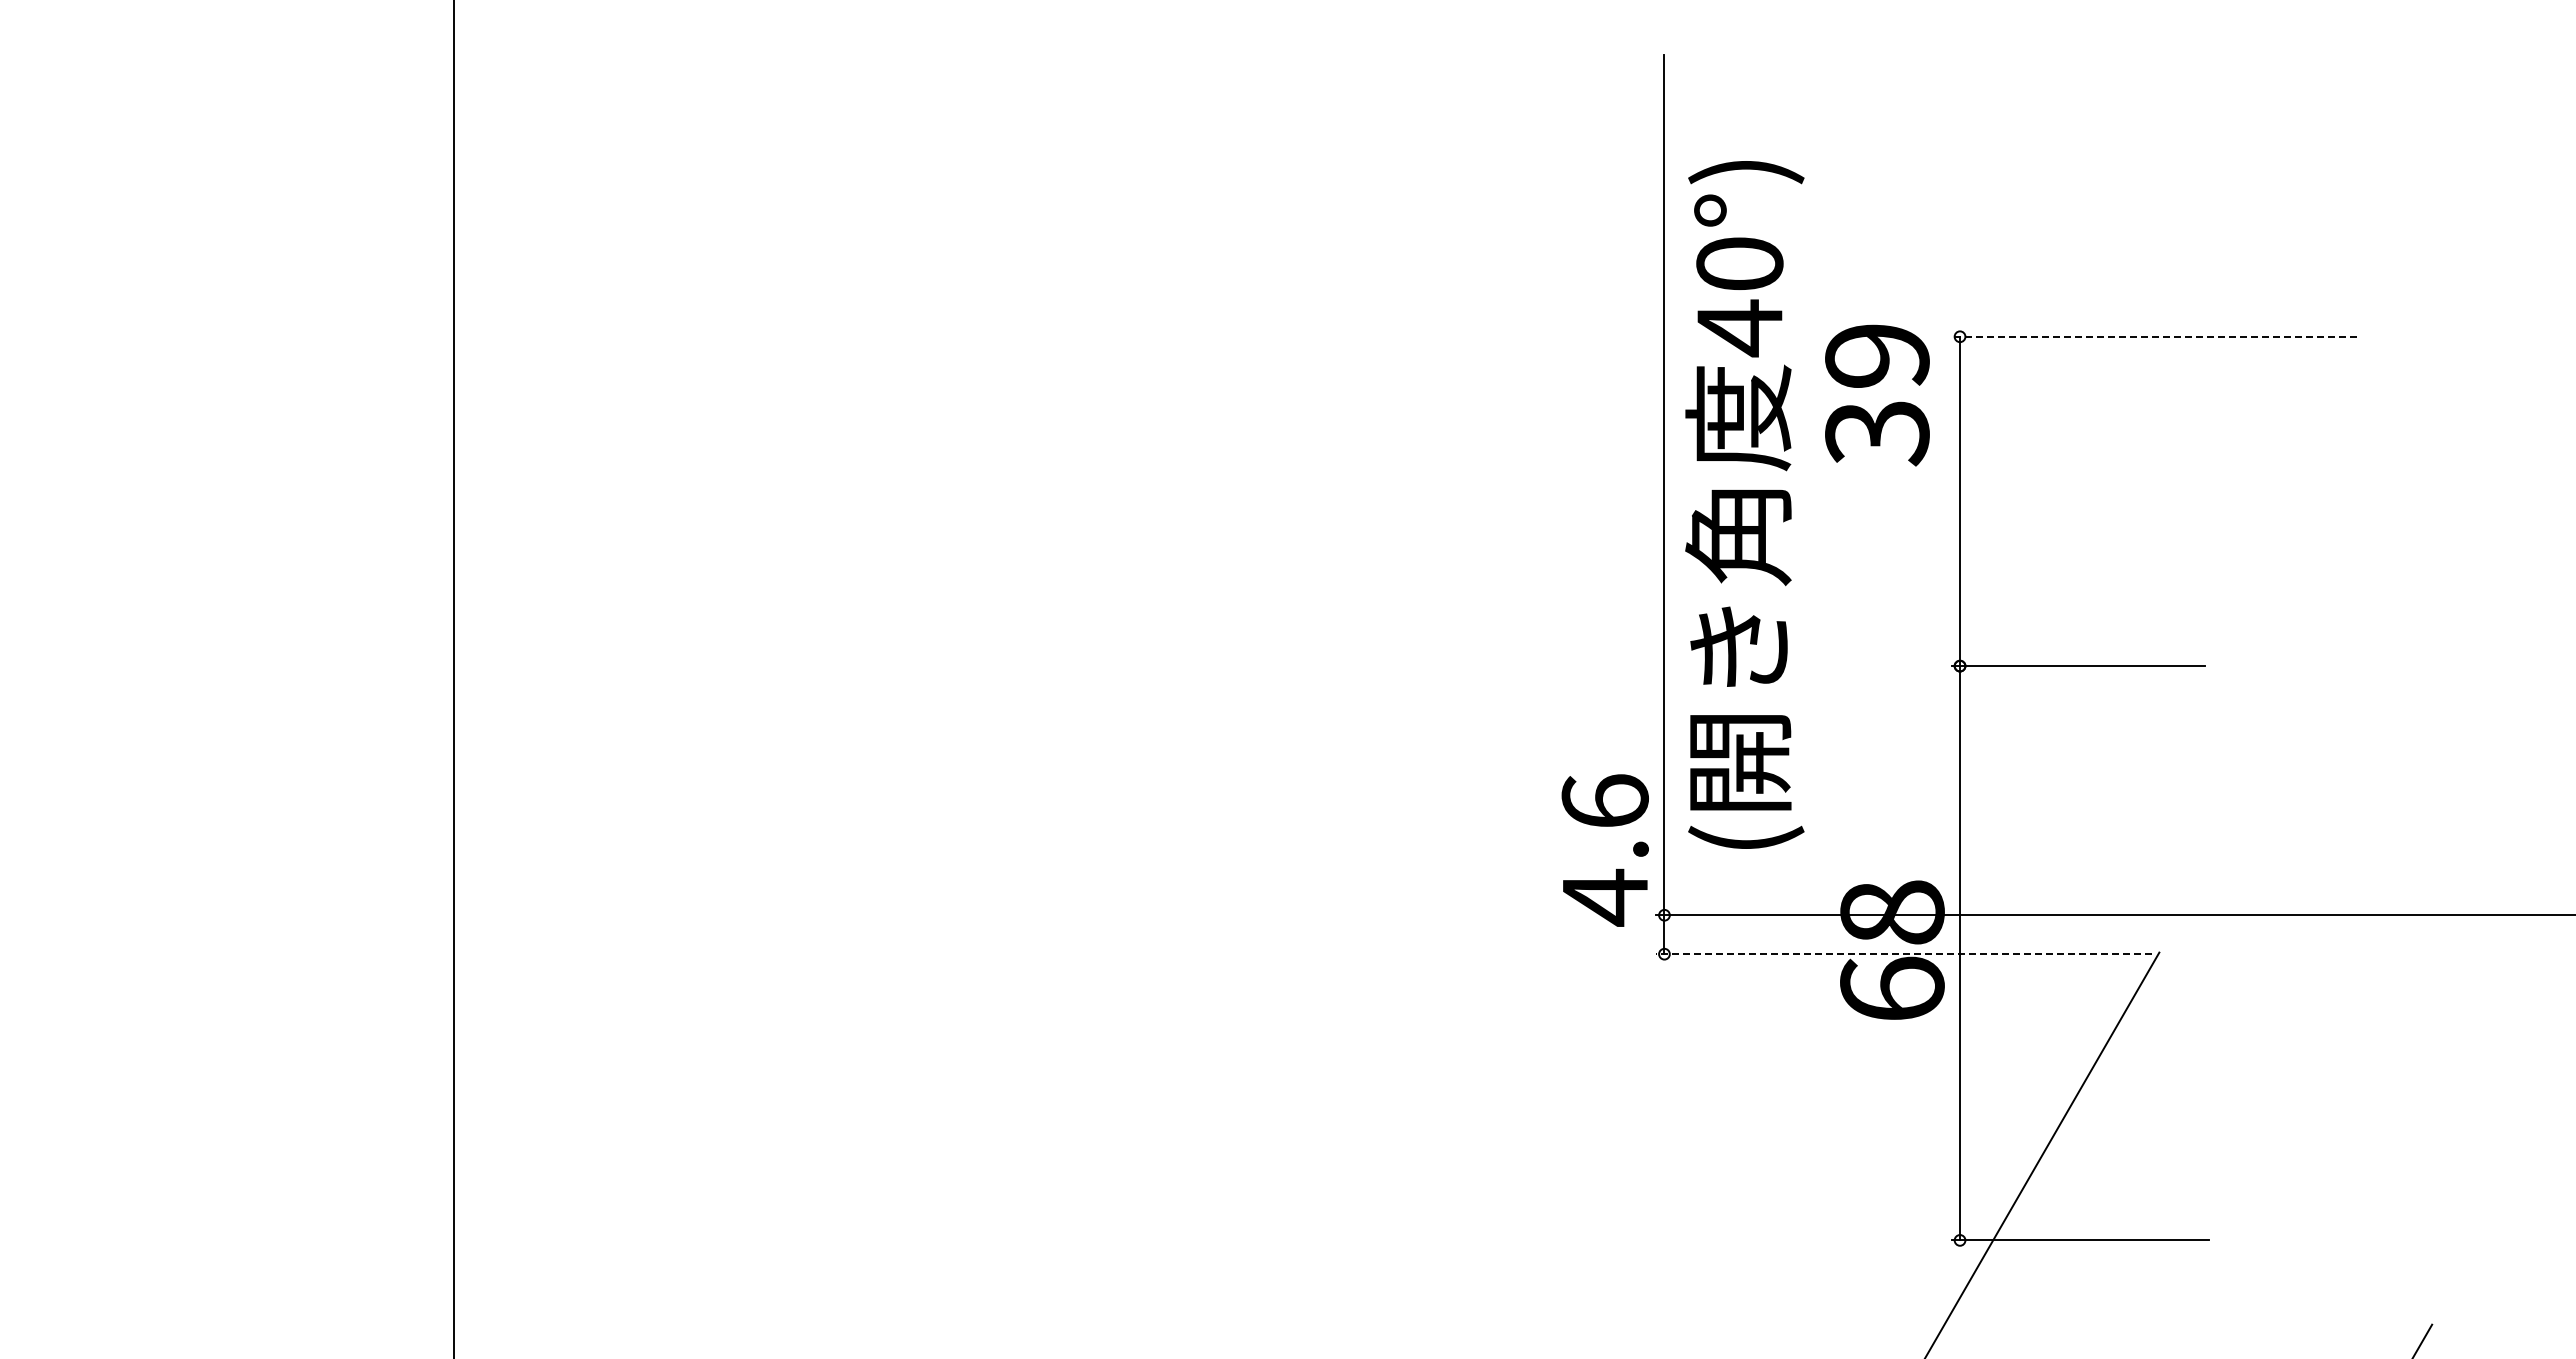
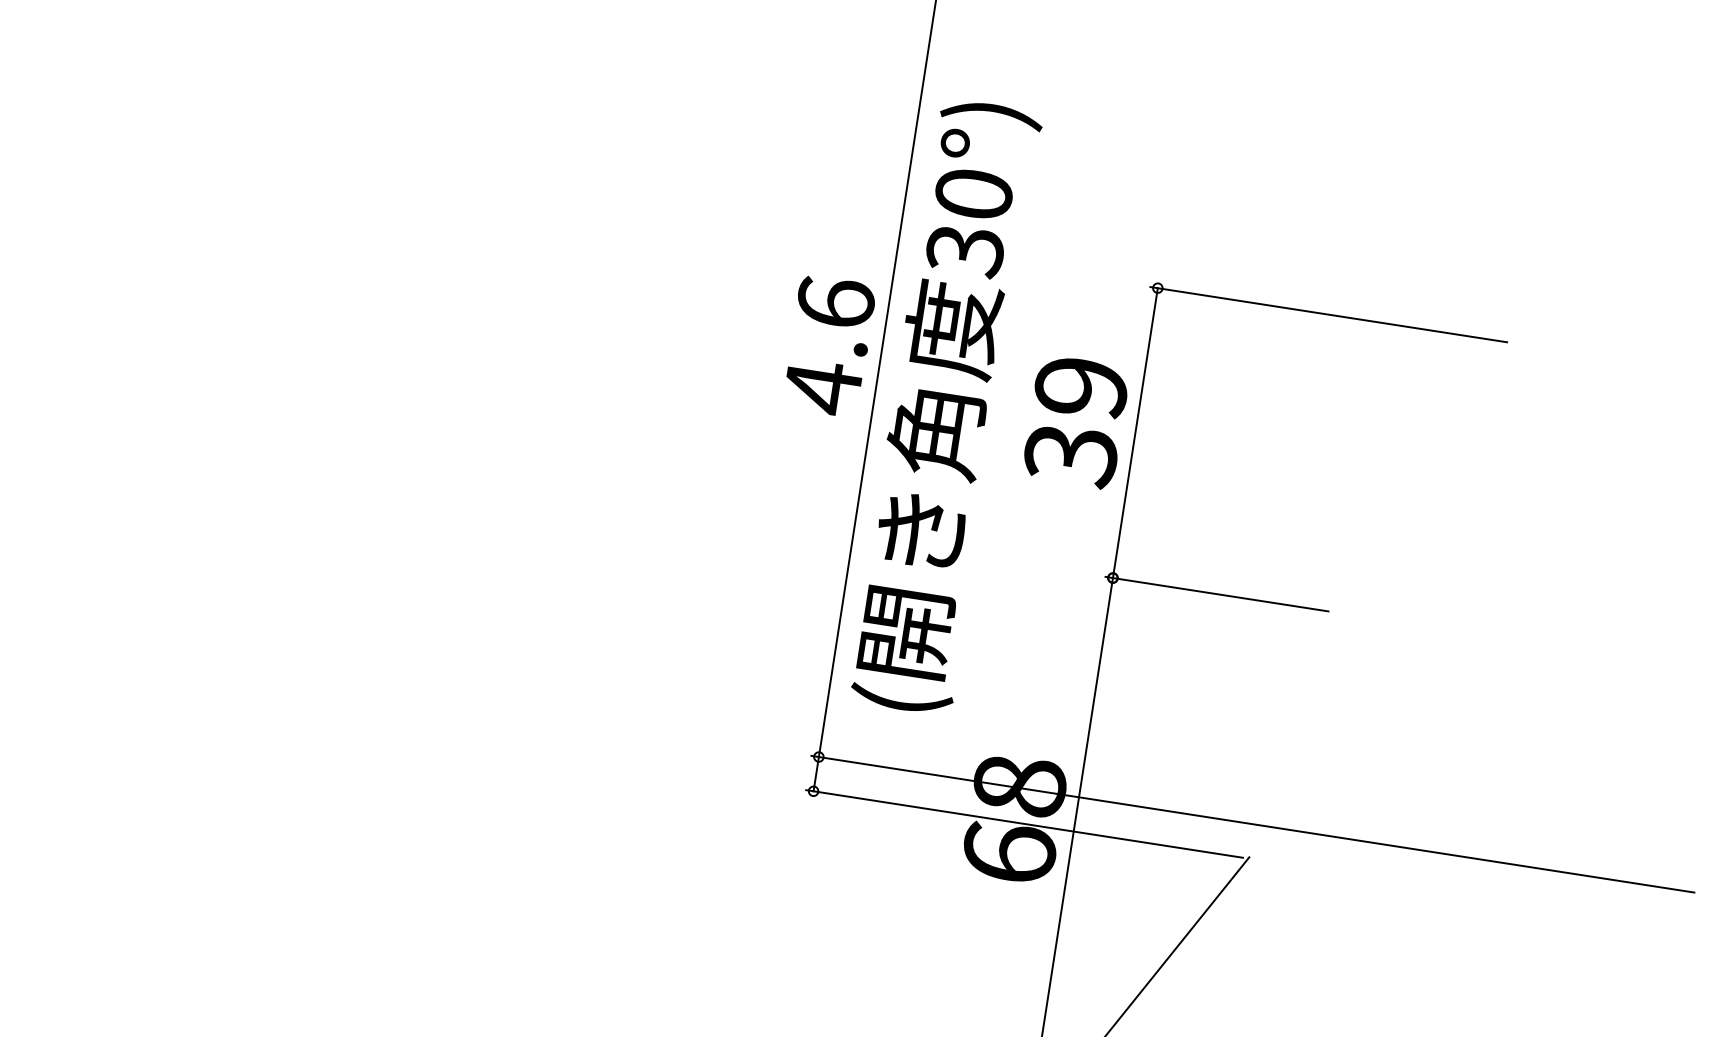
text: (1739, 328) -> (964, 250), 40°) -> 30°)
line: (2154, 336) -> (1328, 314), dashed -> solid
text: (1877, 395) -> (1076, 422), moved
text: (1604, 850) -> (828, 346), moved
line: (1903, 954) -> (1023, 824), dashed -> solid

